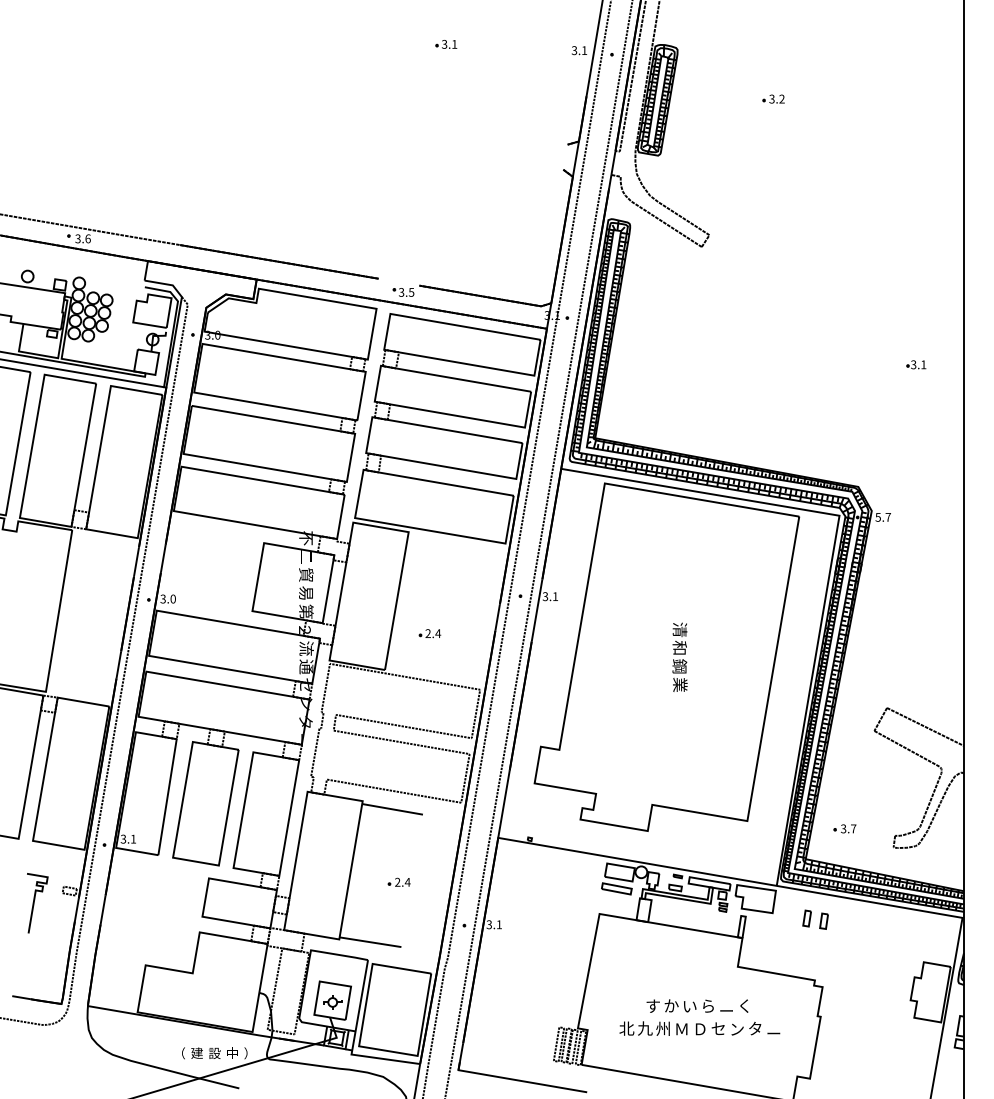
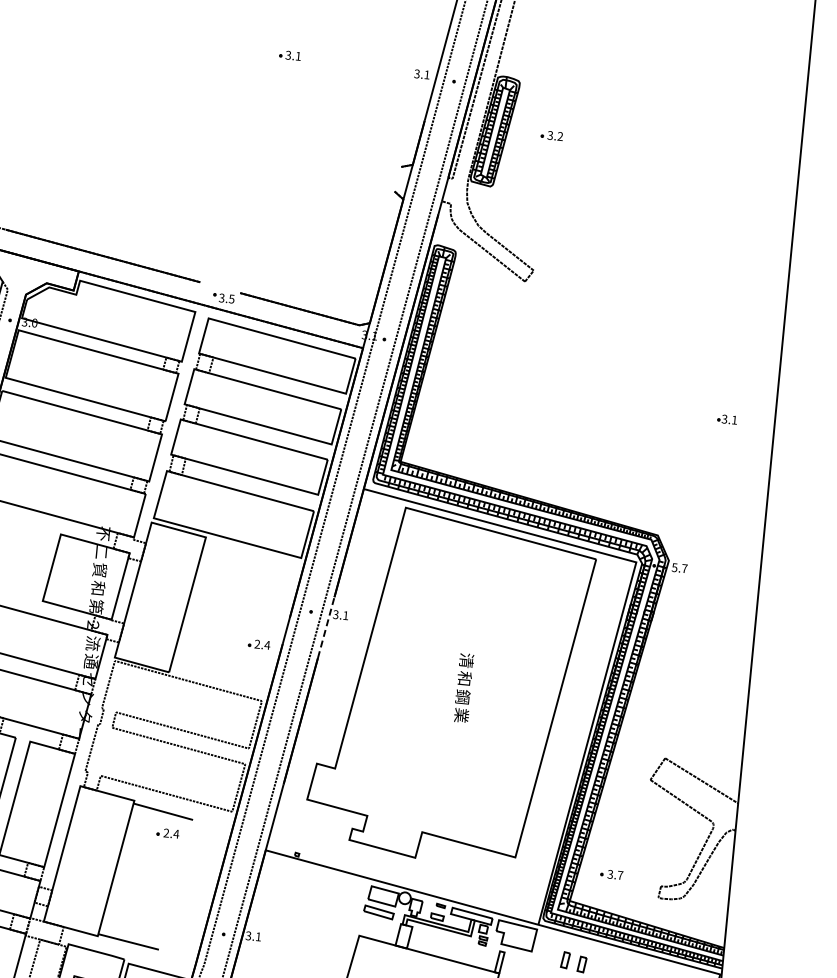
part: (773, 98) -> (551, 135), moved
text: (306, 592) -> (98, 587), 易 -> 和
line: (537, 609) -> (326, 626), solid -> dashed
part: (429, 633) -> (258, 644), moved
part: (398, 881) -> (167, 832), moved

